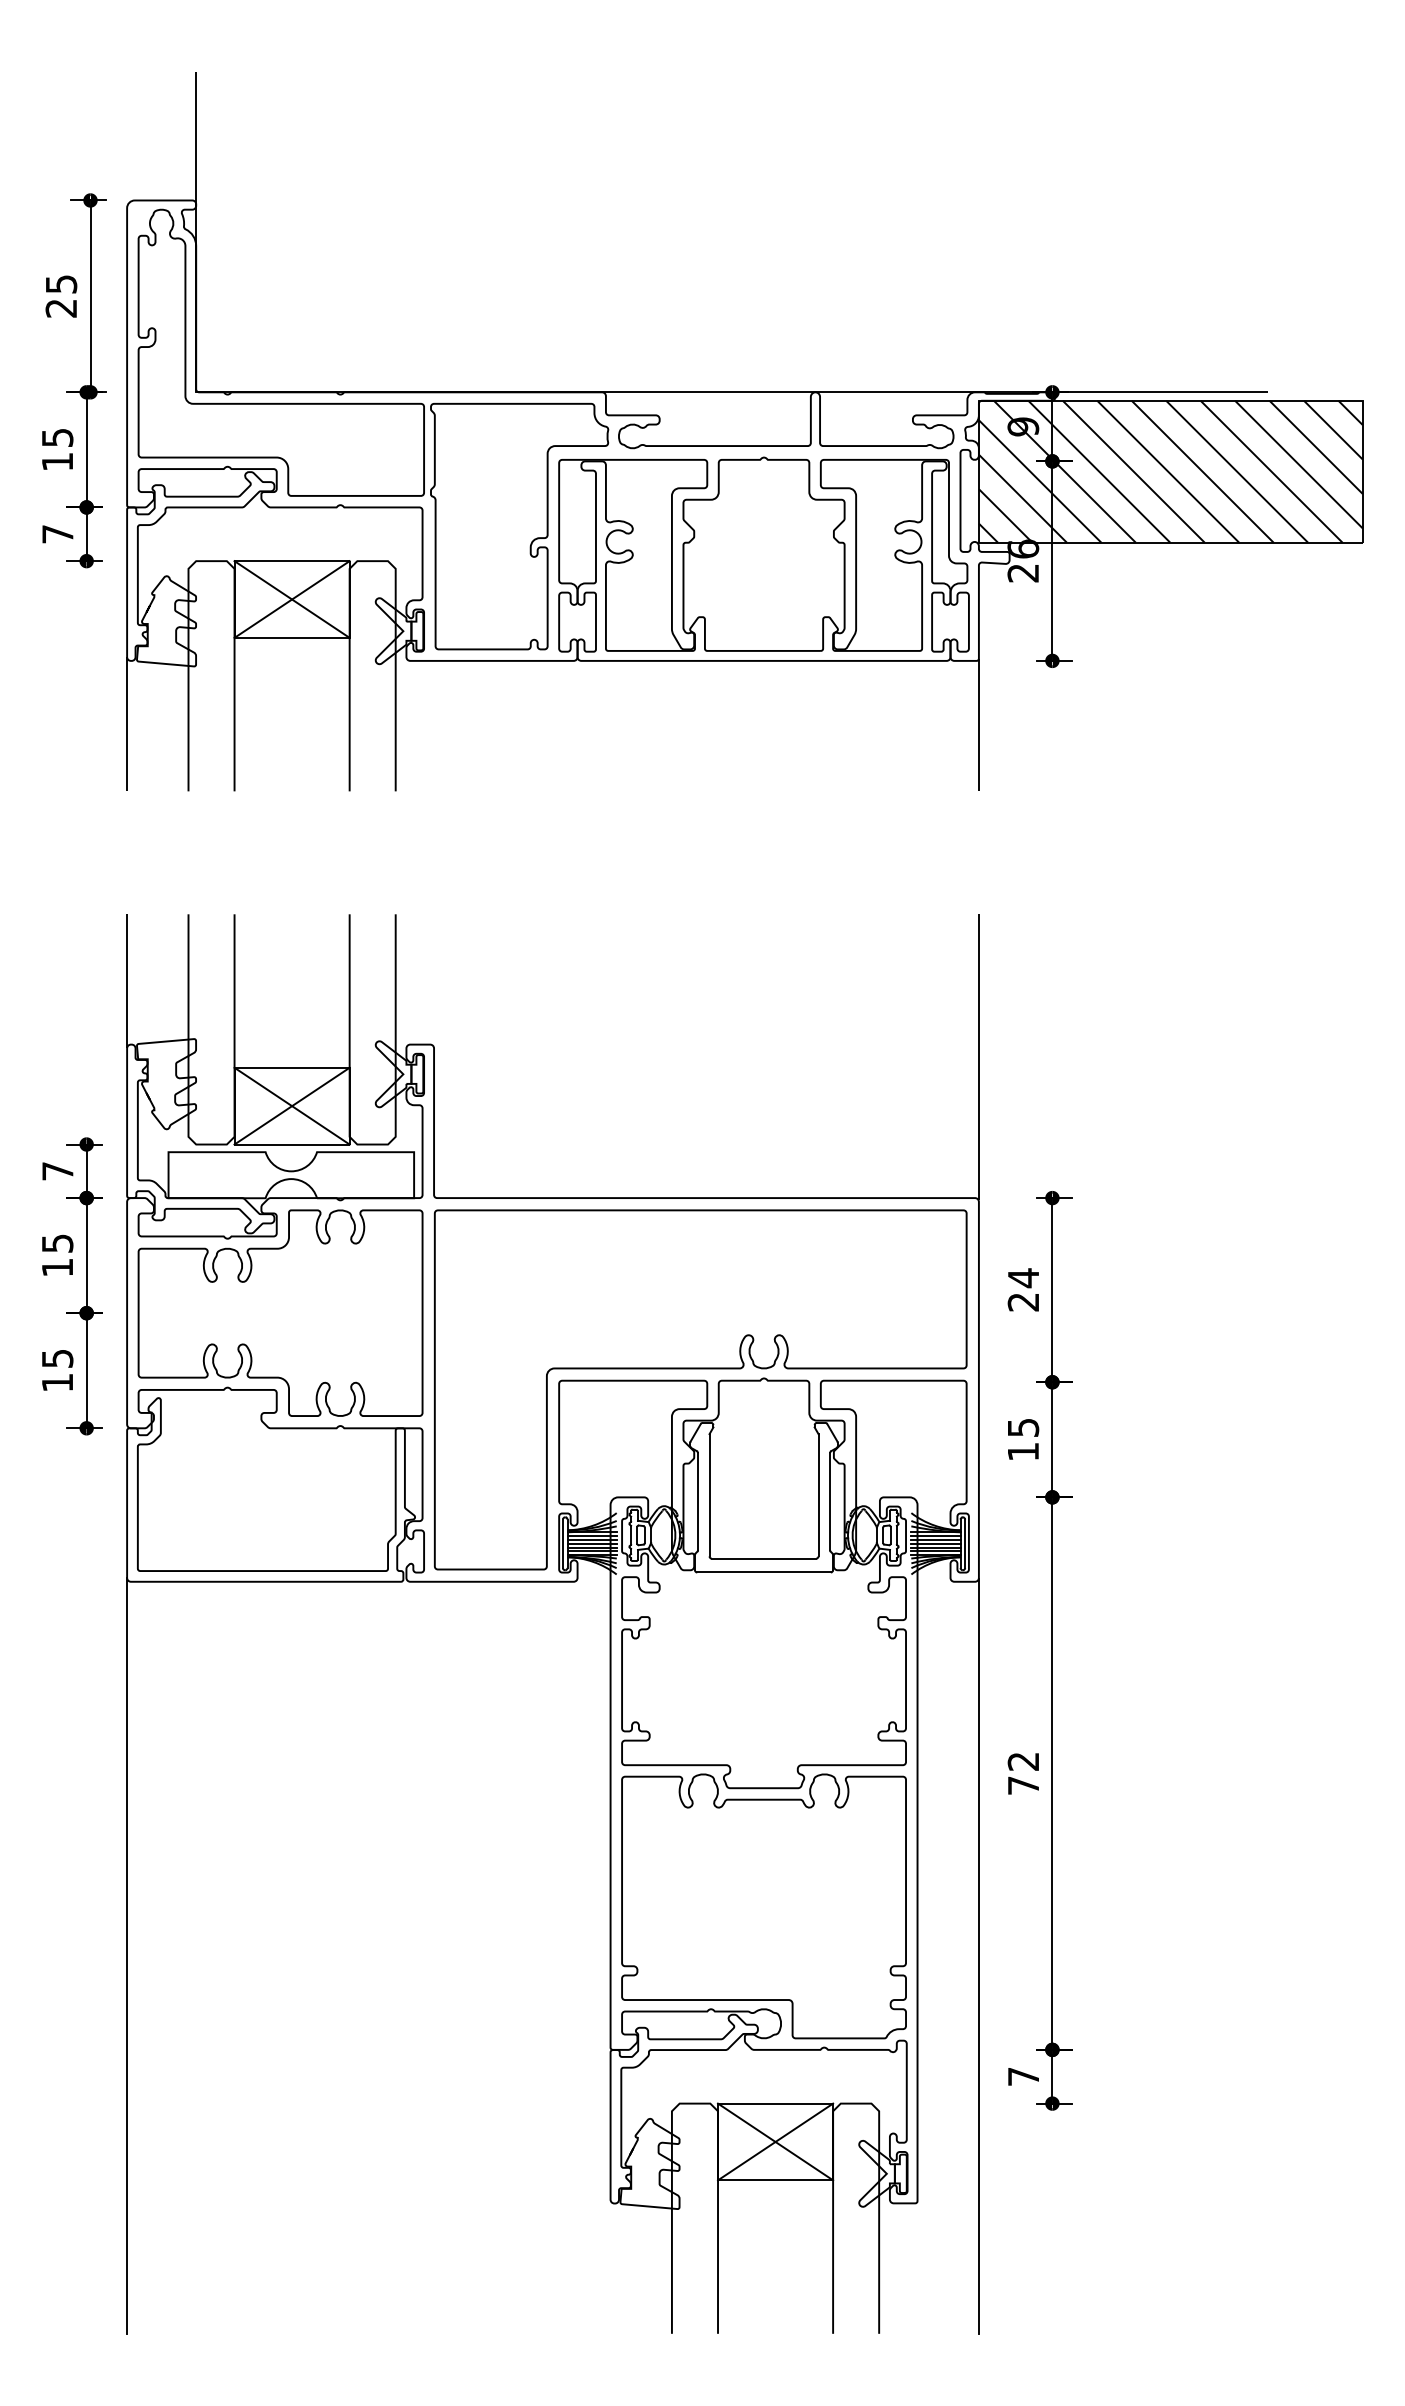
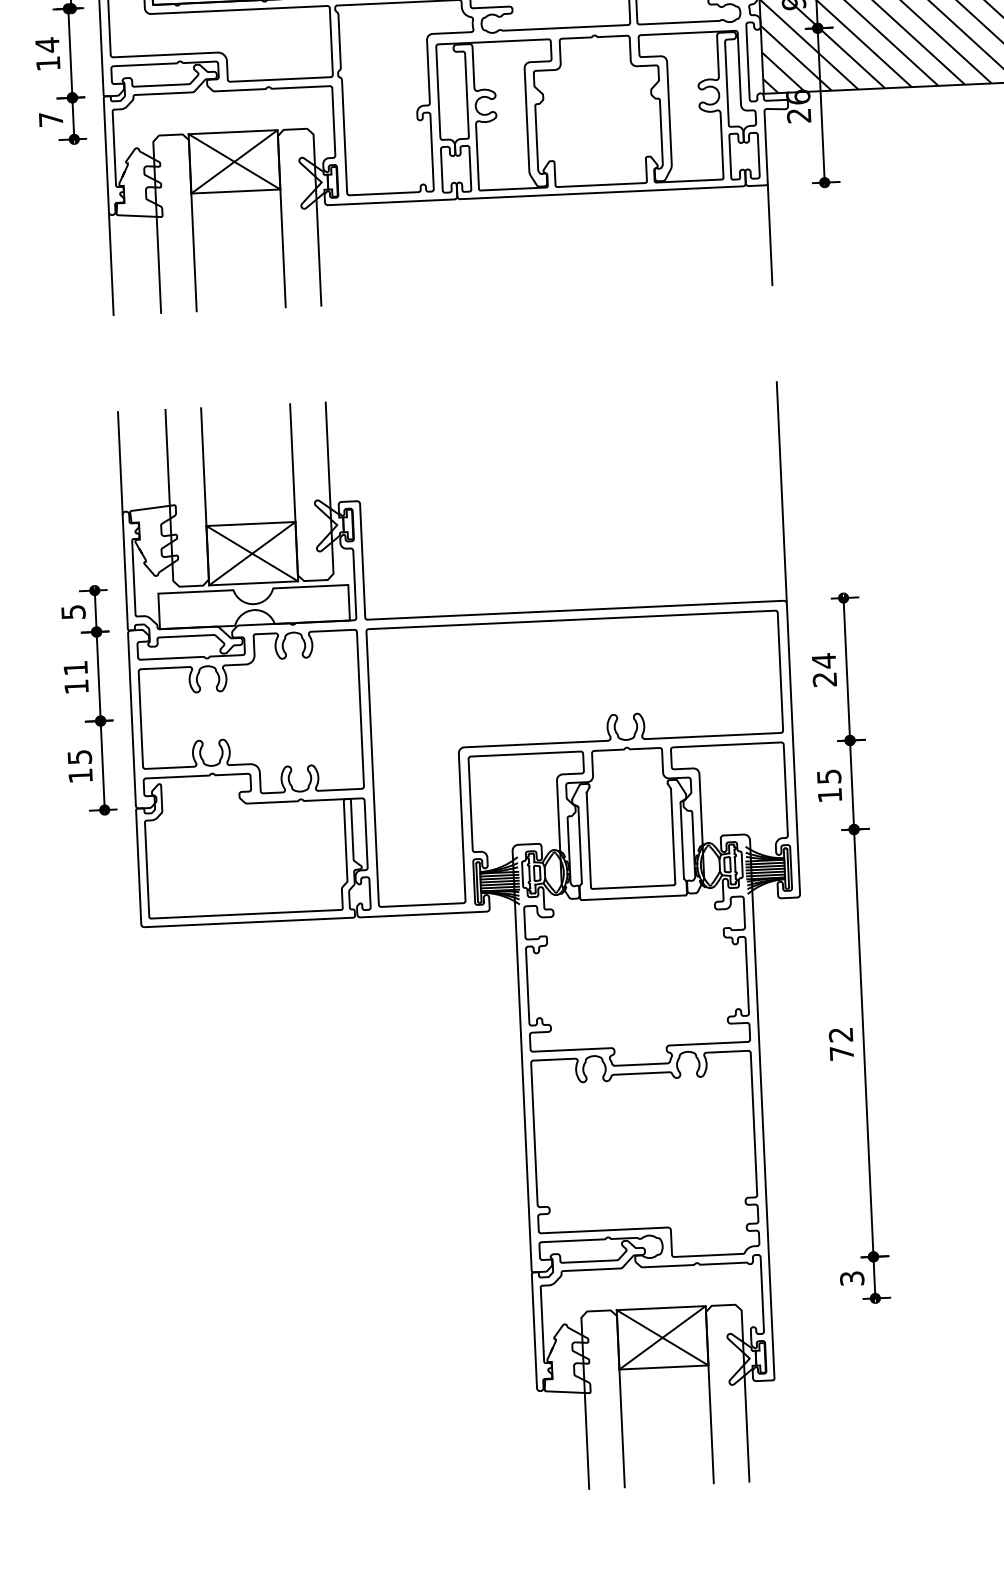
text: (57, 437) -> (47, 44), 15 -> 14
text: (57, 1171) -> (73, 612), 7 -> 5
text: (57, 1243) -> (75, 668), 15 -> 11
line: (127, 1955) -> (154, 1216), removed
line: (978, 1956) -> (813, 1187), removed
text: (1023, 2076) -> (852, 1278), 7 -> 3

